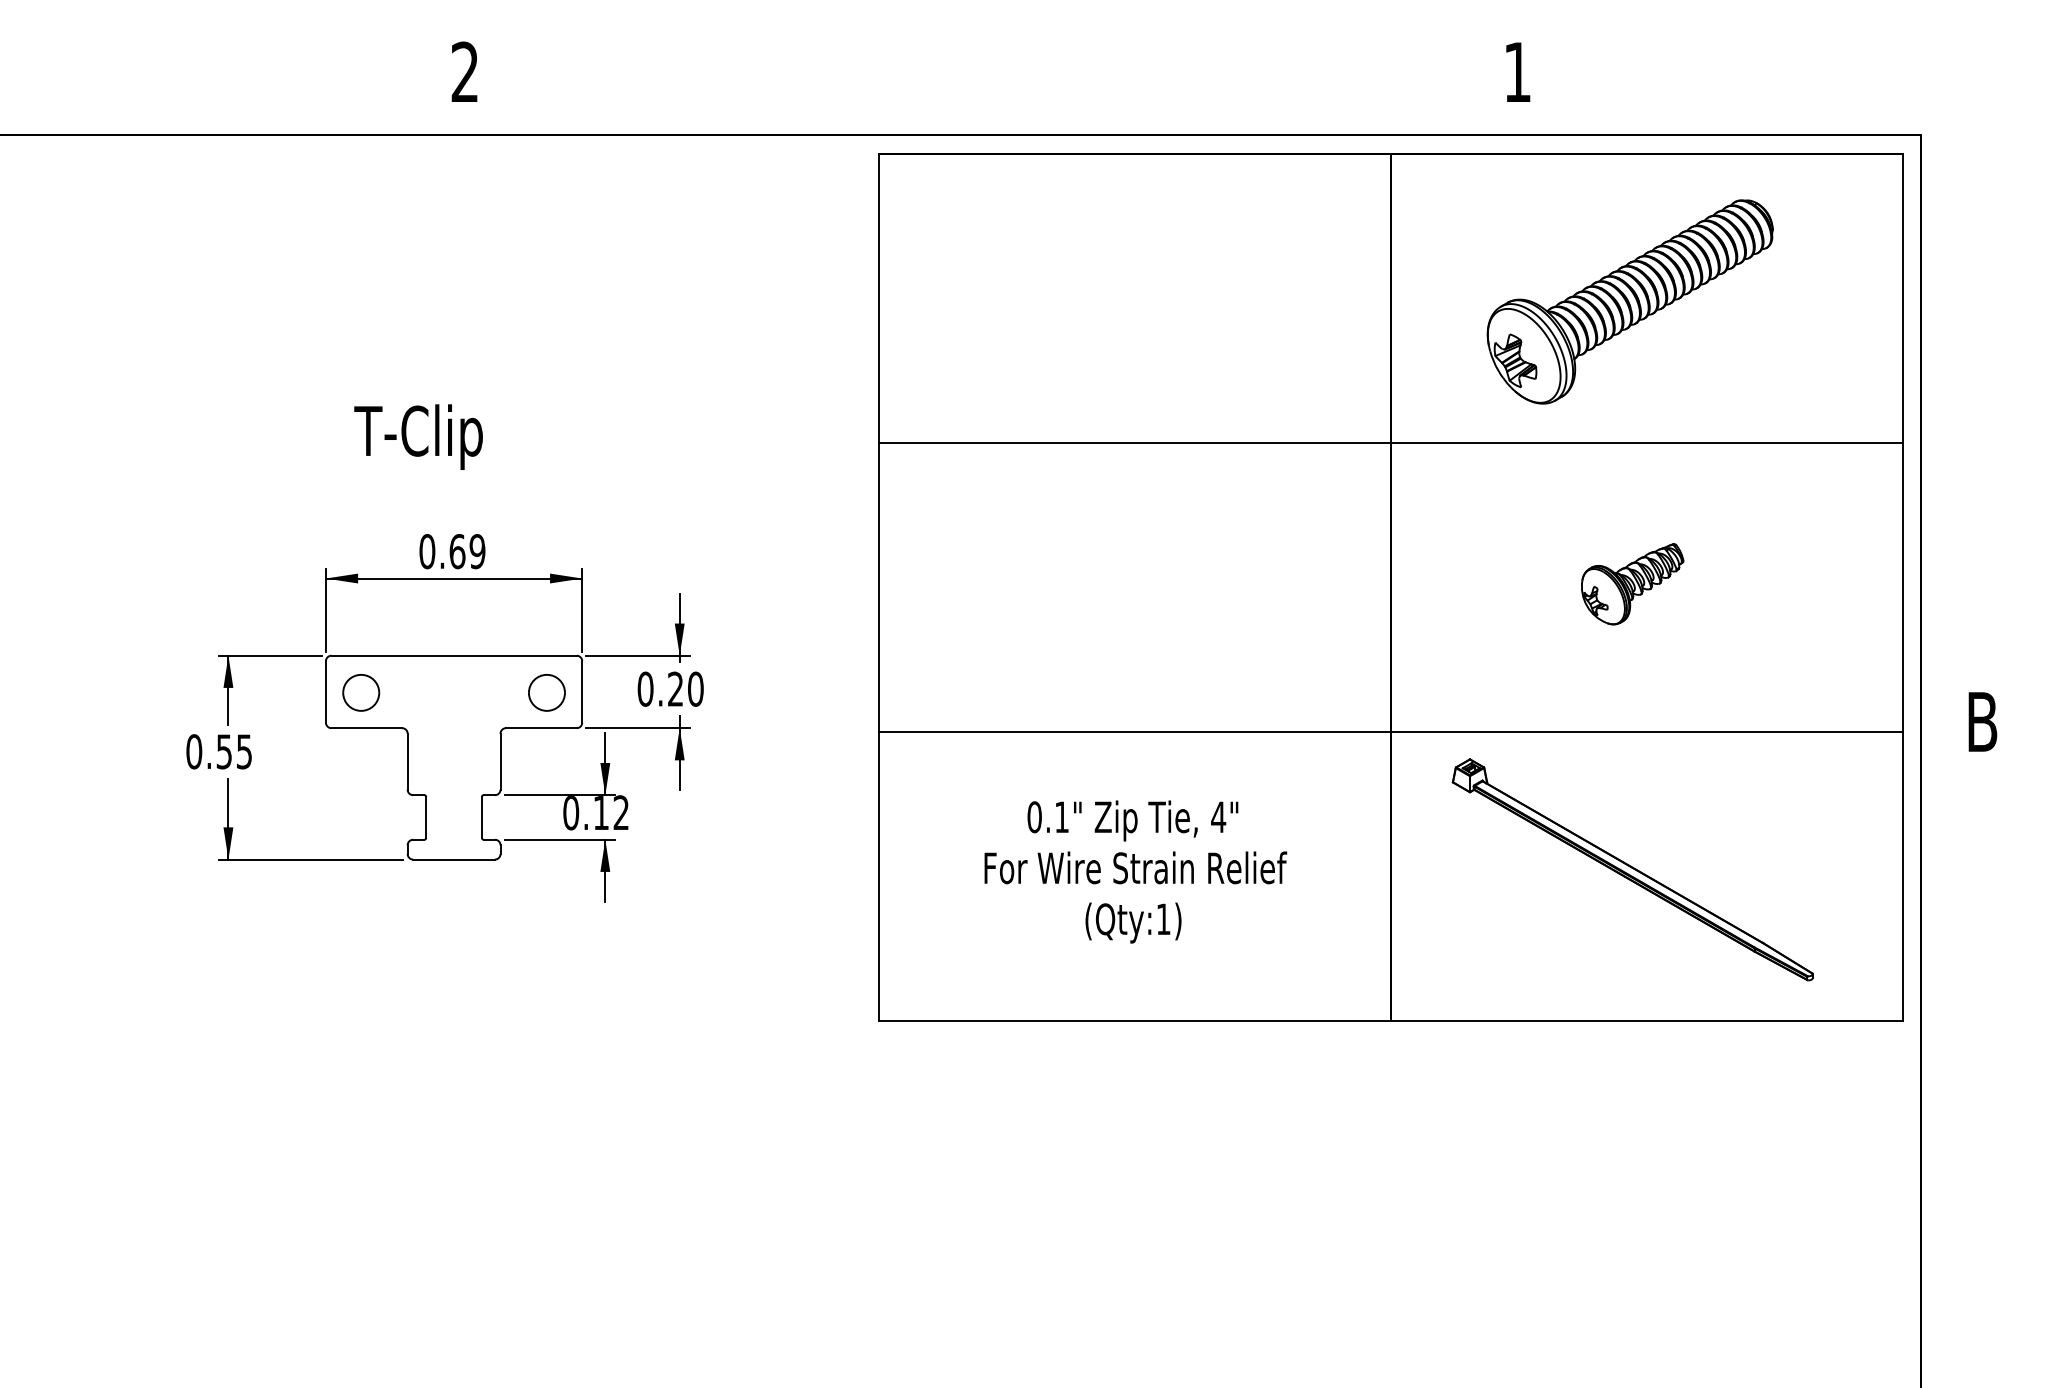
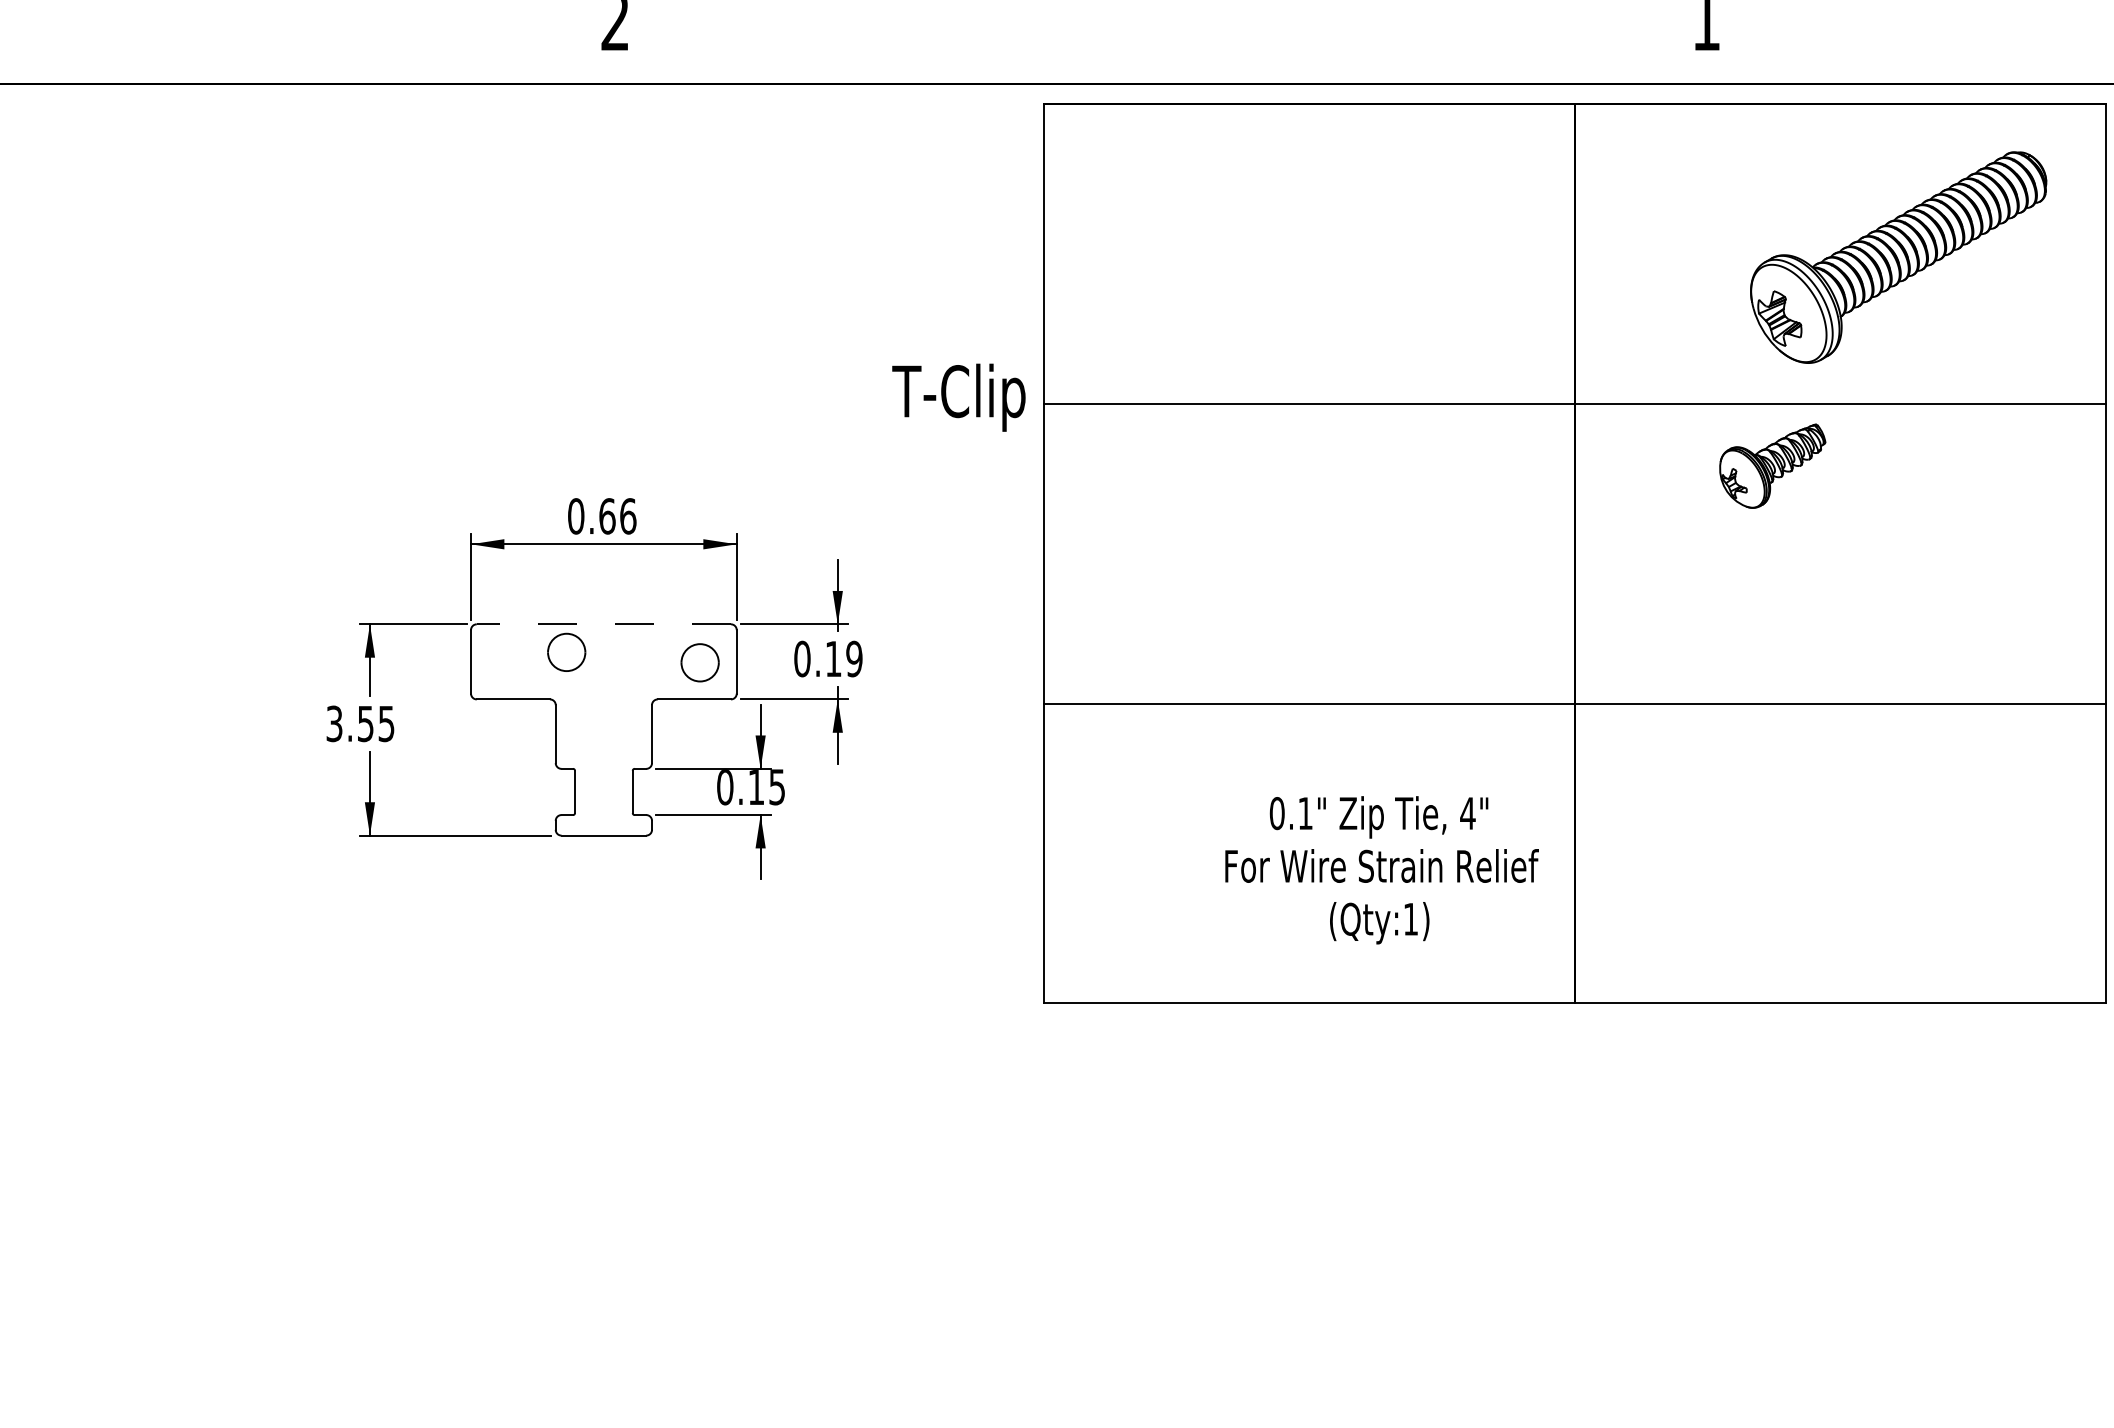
part: (1629, 301) -> (1897, 257), moved
text: (418, 436) -> (958, 397), moved
text: (477, 551) -> (628, 516), 0.69 -> 0.66
part: (1632, 584) -> (1772, 466), moved
line: (454, 655) -> (604, 624), solid -> dashed
text: (685, 688) -> (843, 658), 0.20 -> 0.19
part: (361, 692) -> (566, 652), moved
text: (194, 751) -> (334, 723), 0.55 -> 3.55
text: (620, 812) -> (776, 786), 0.12 -> 0.15
part: (1632, 869) -> (1825, 845), removed
text: (1135, 871) -> (1381, 869), moved

